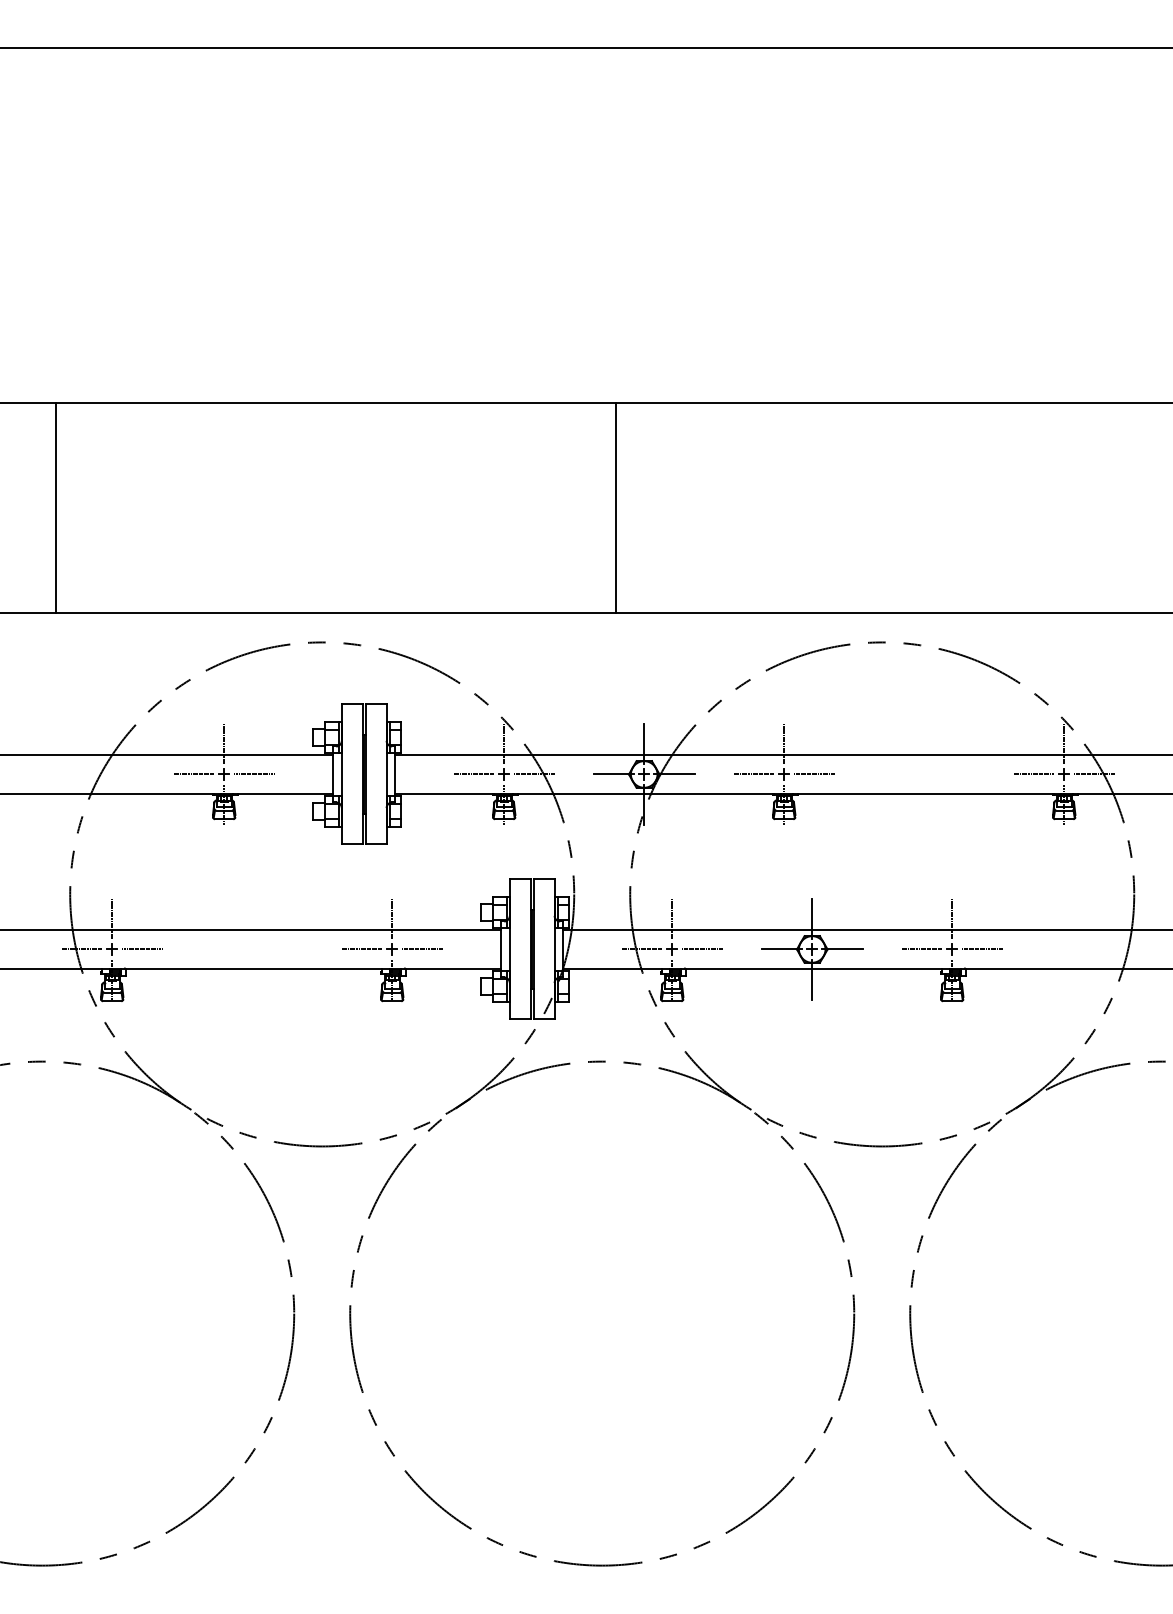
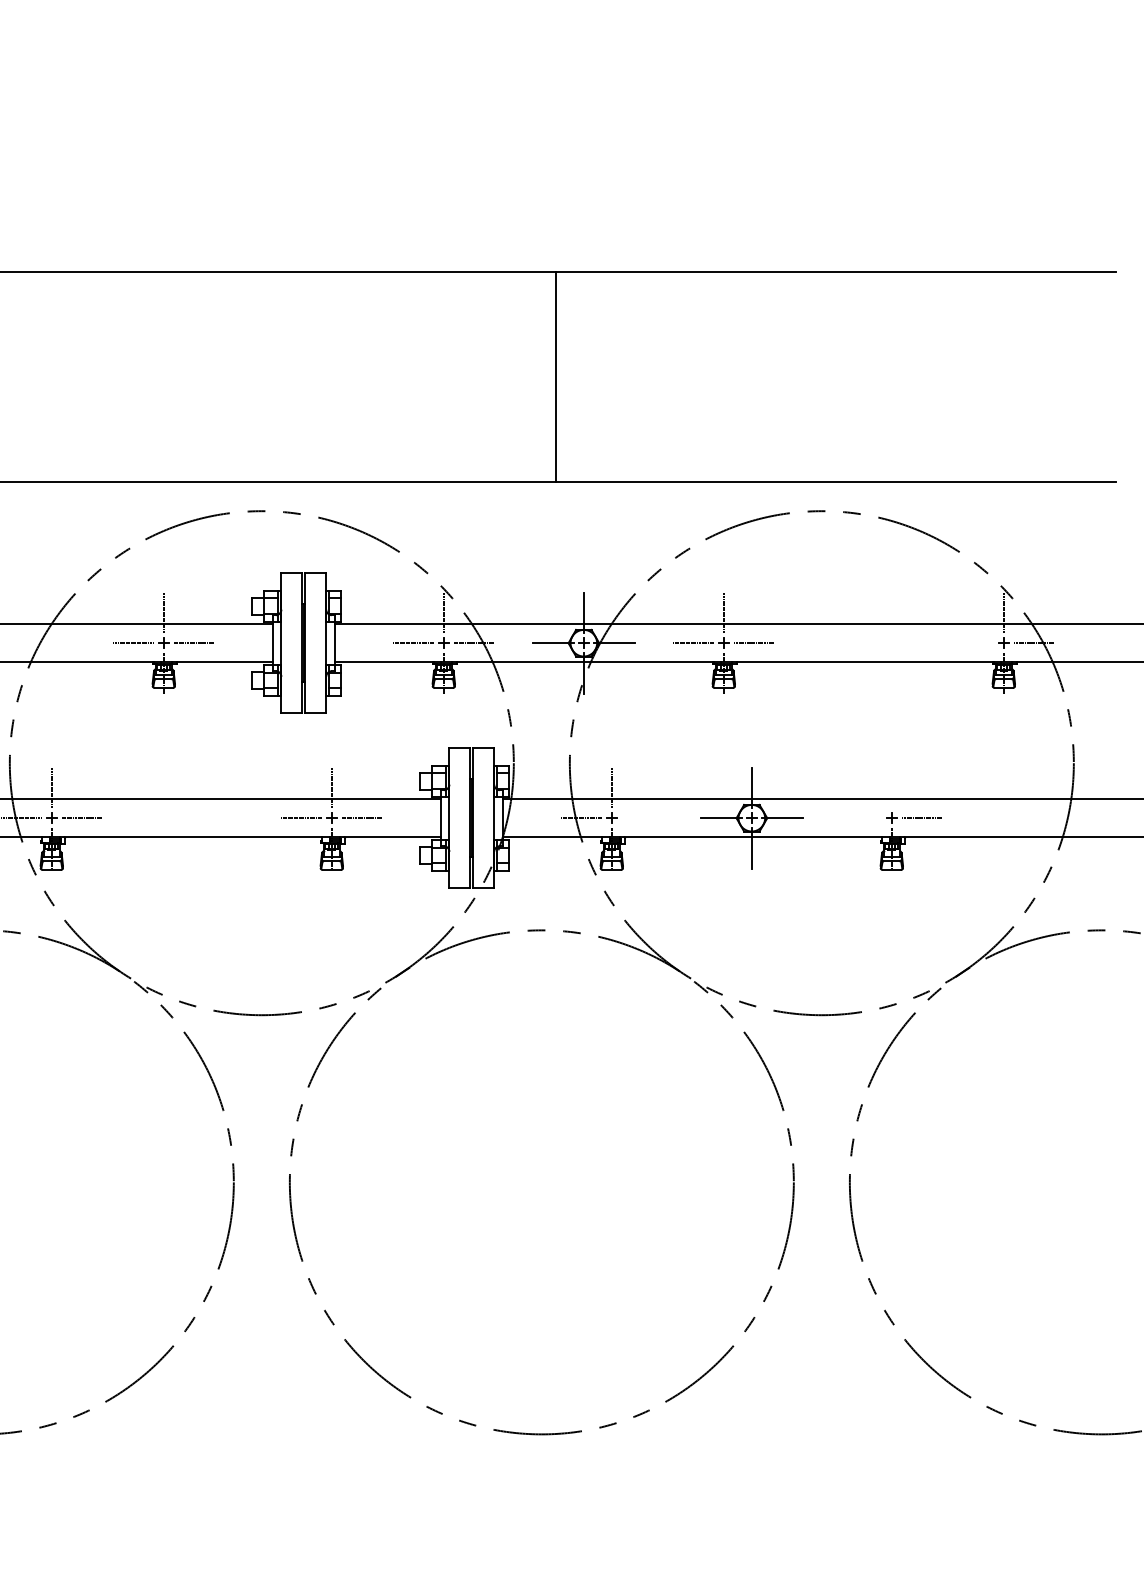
line: (1033, 774) -> (973, 643), removed
line: (952, 918) -> (892, 787), removed
line: (702, 949) -> (642, 818), removed
line: (921, 949) -> (861, 818), removed

